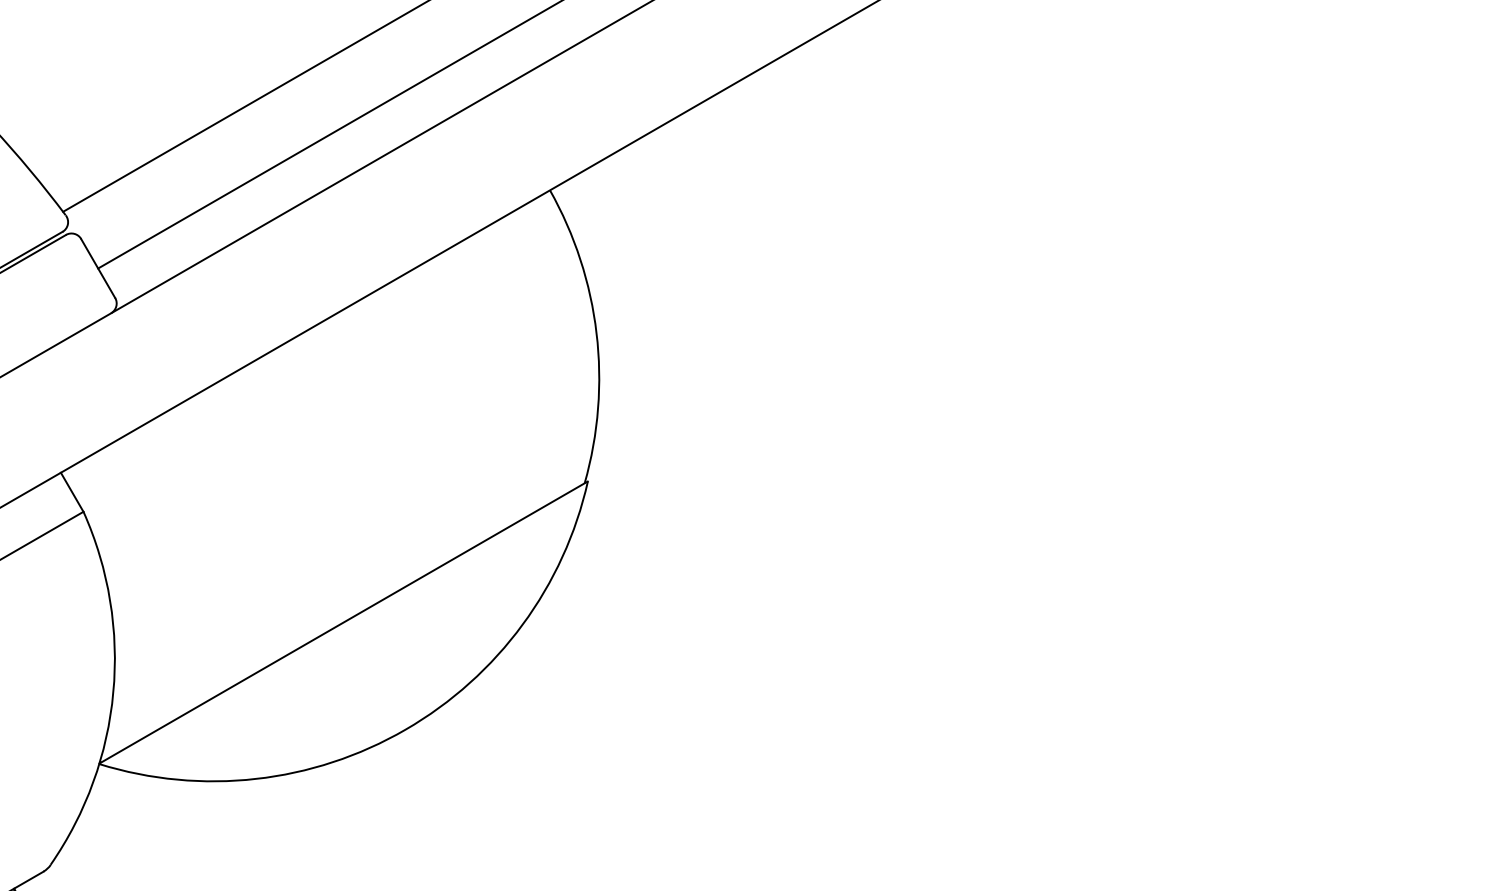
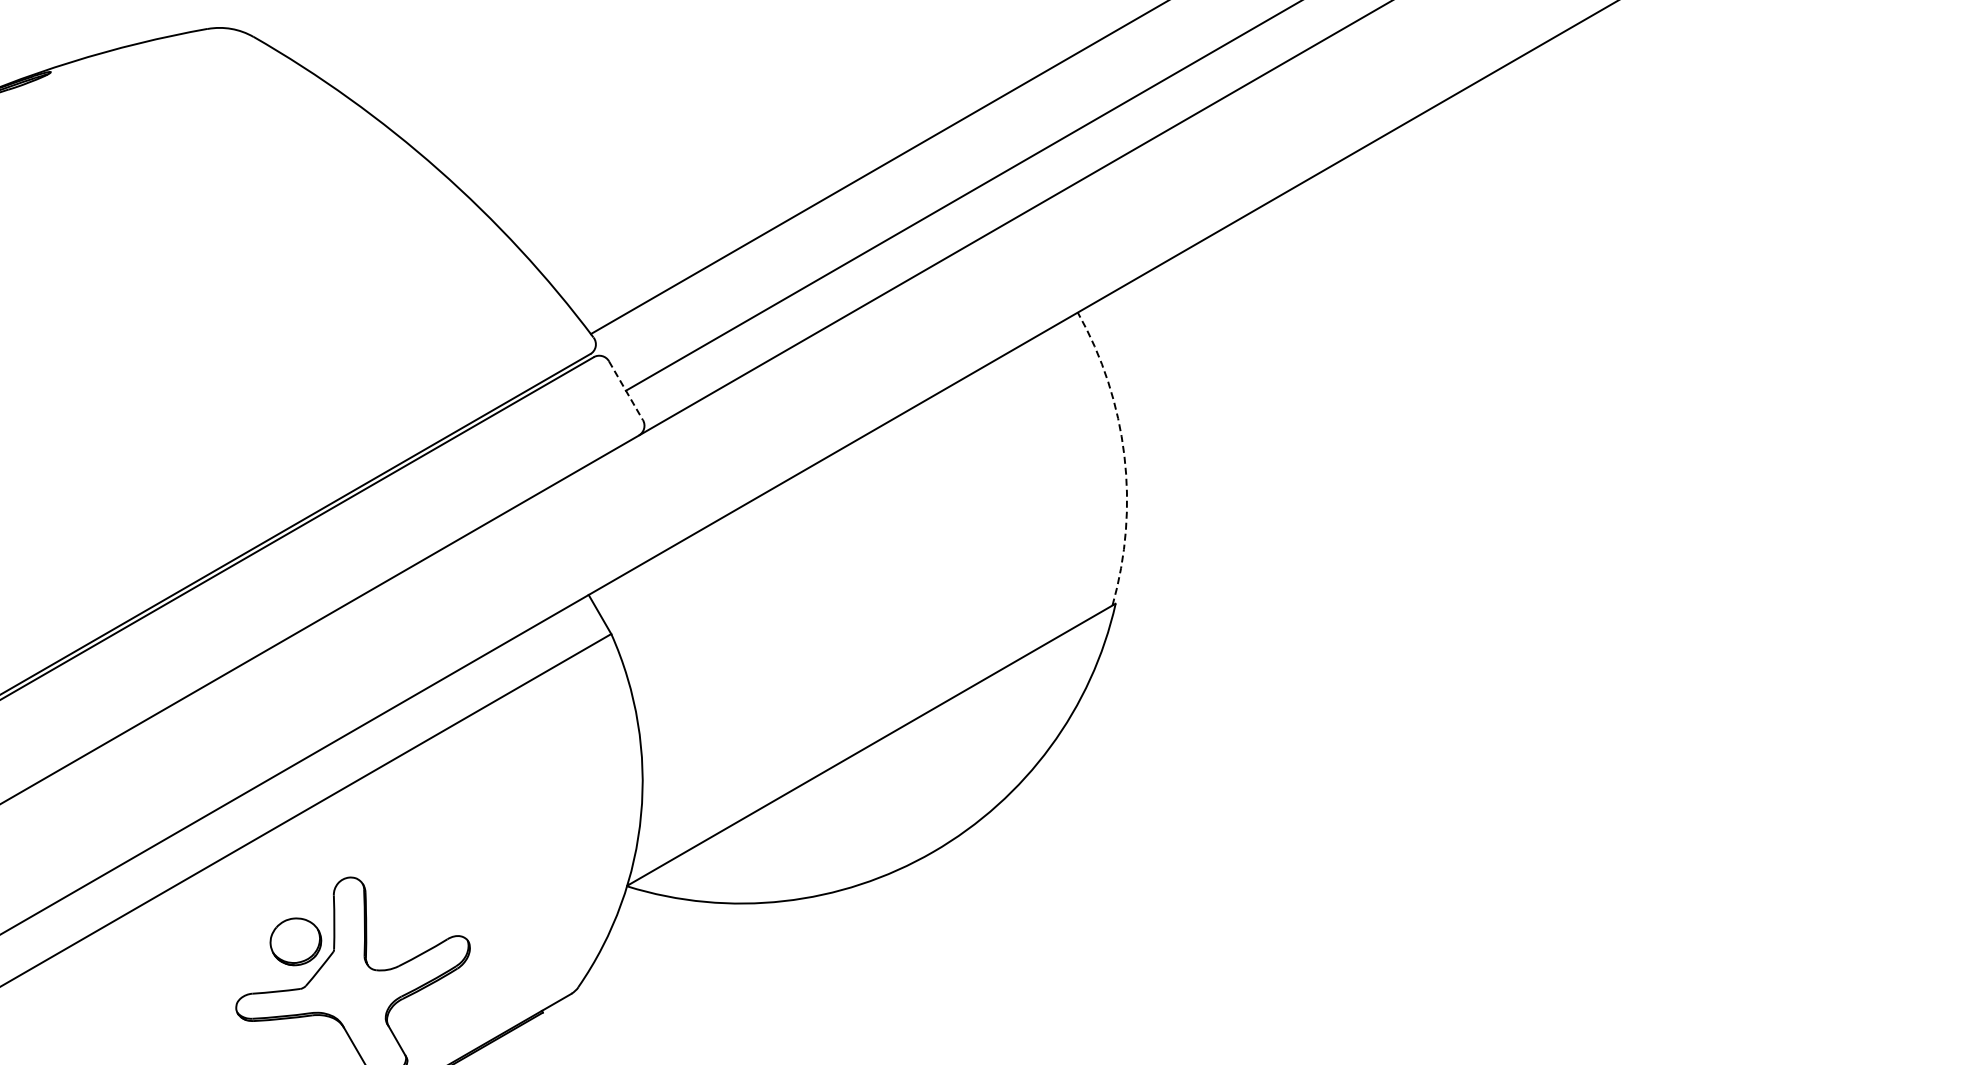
line: (97, 268) -> (625, 390), solid -> dashed
arc: (596, 333) -> (1124, 455), solid -> dashed

